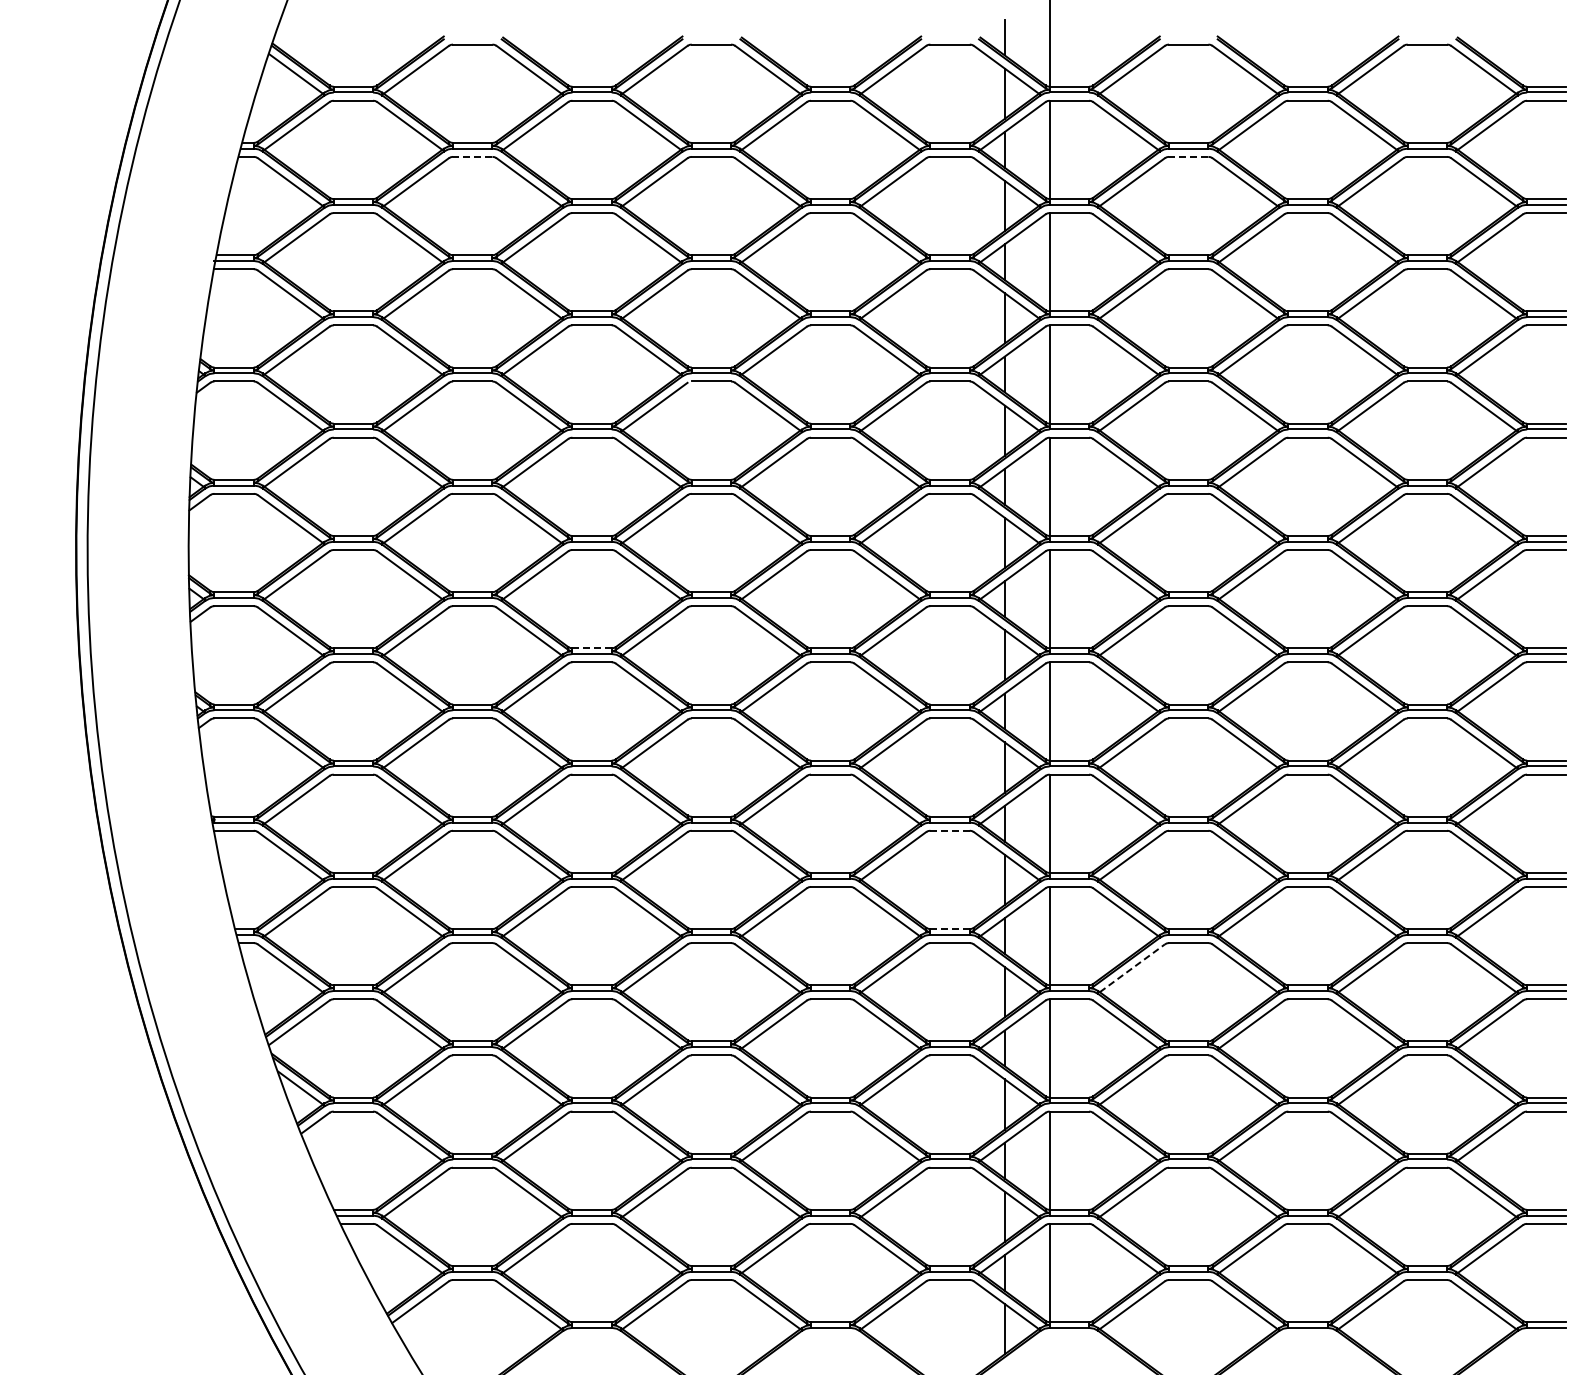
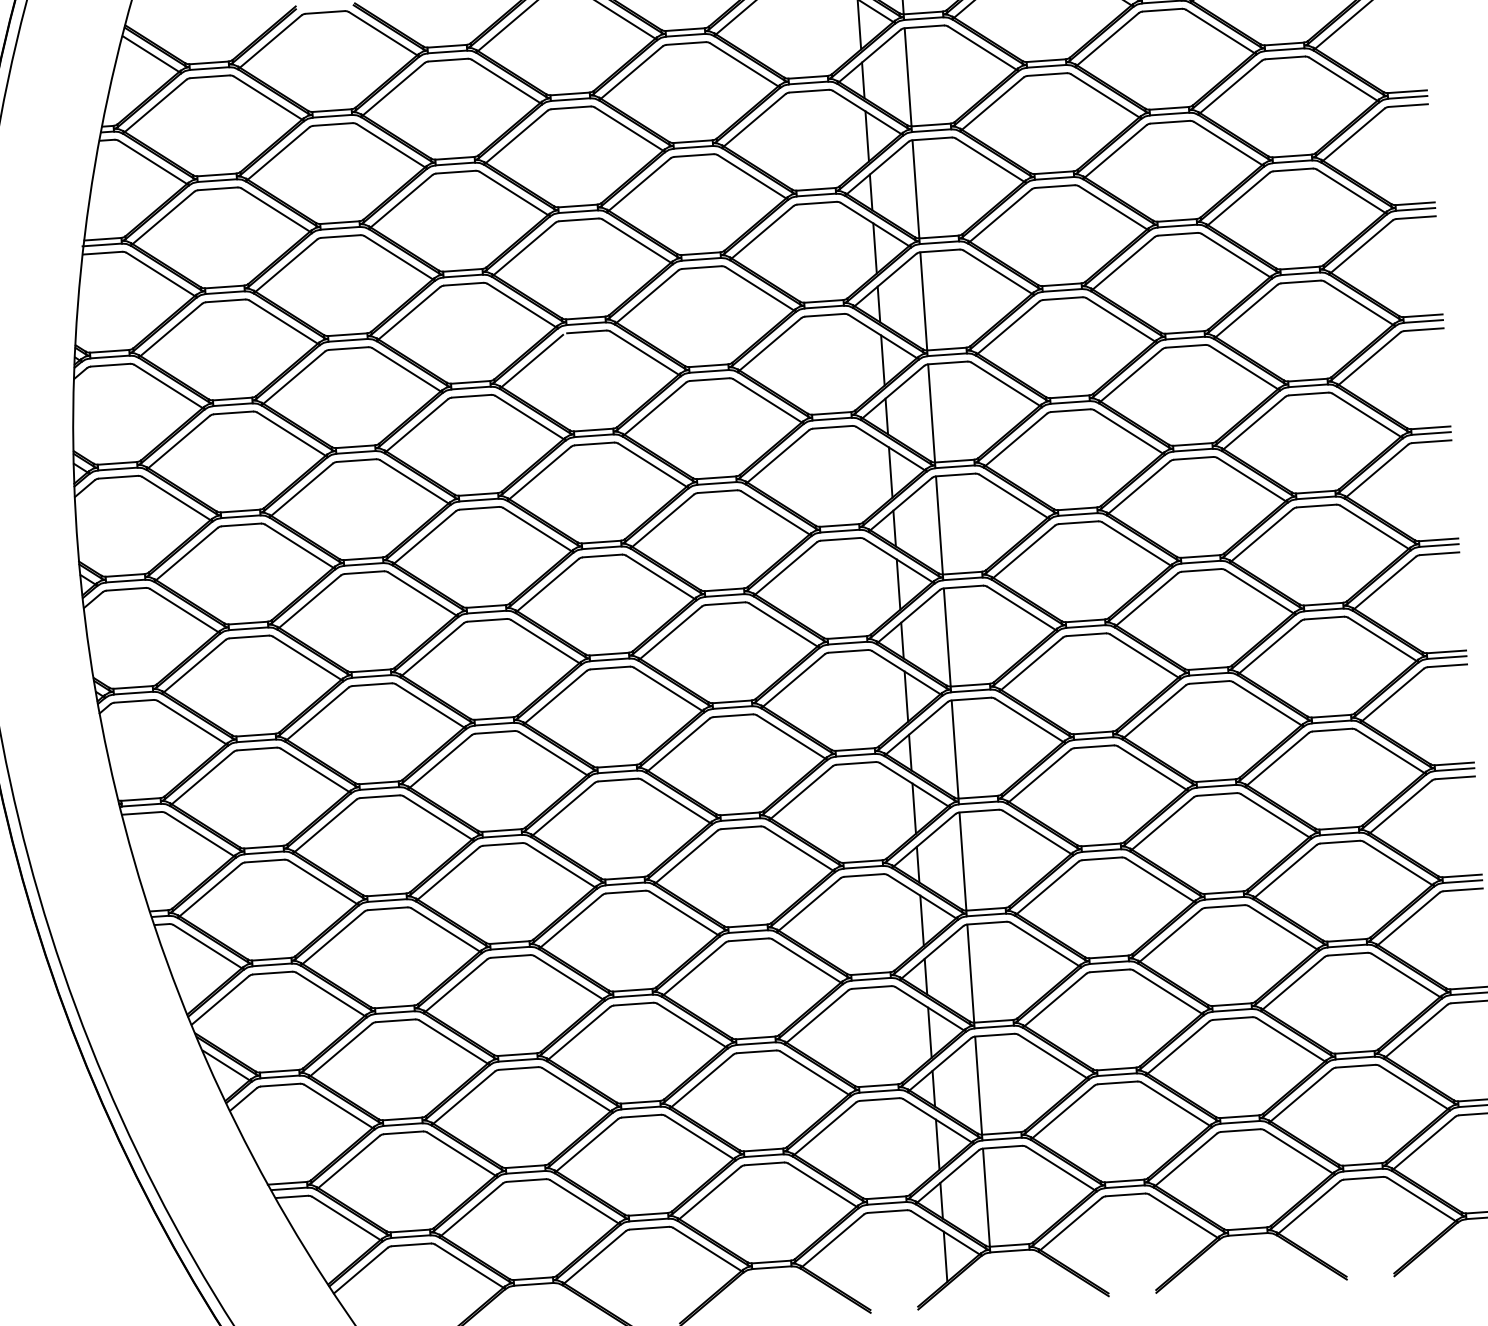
line: (472, 156) -> (332, 124), dashed -> solid
line: (1188, 156) -> (1046, 74), dashed -> solid
line: (592, 648) -> (486, 606), dashed -> solid
line: (950, 830) -> (856, 763), dashed -> solid
line: (950, 929) -> (863, 861), dashed -> solid
line: (1132, 968) -> (1047, 888), dashed -> solid

